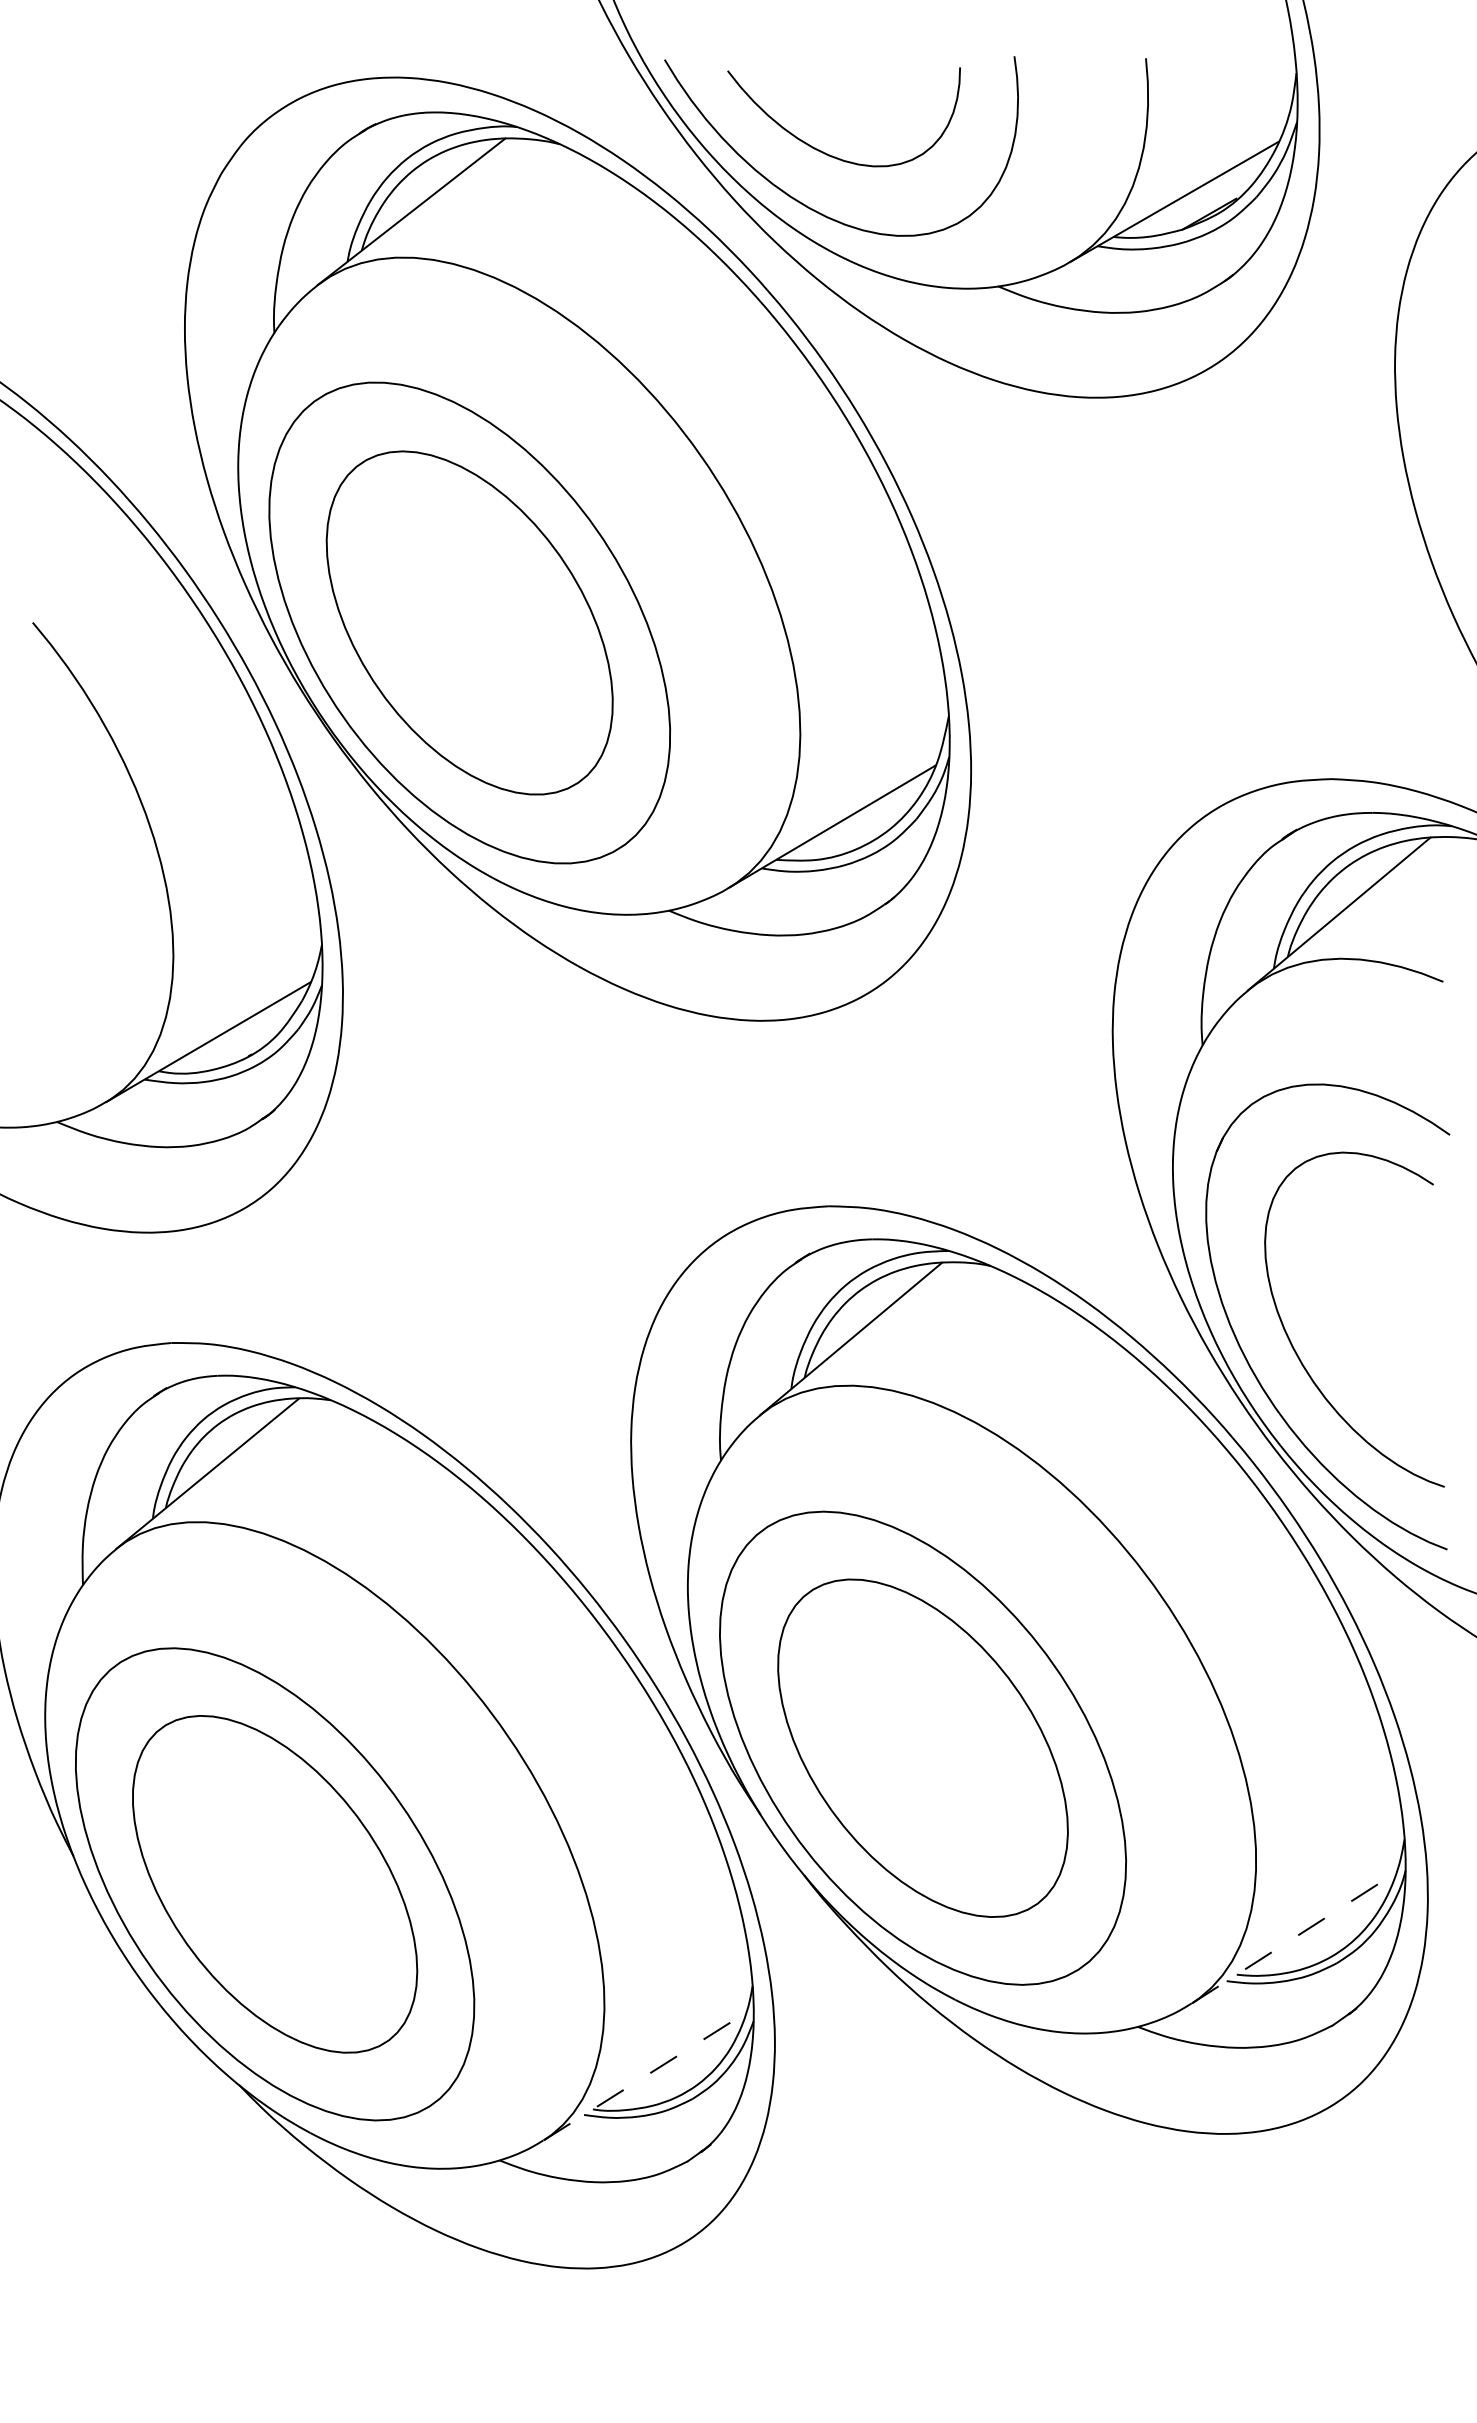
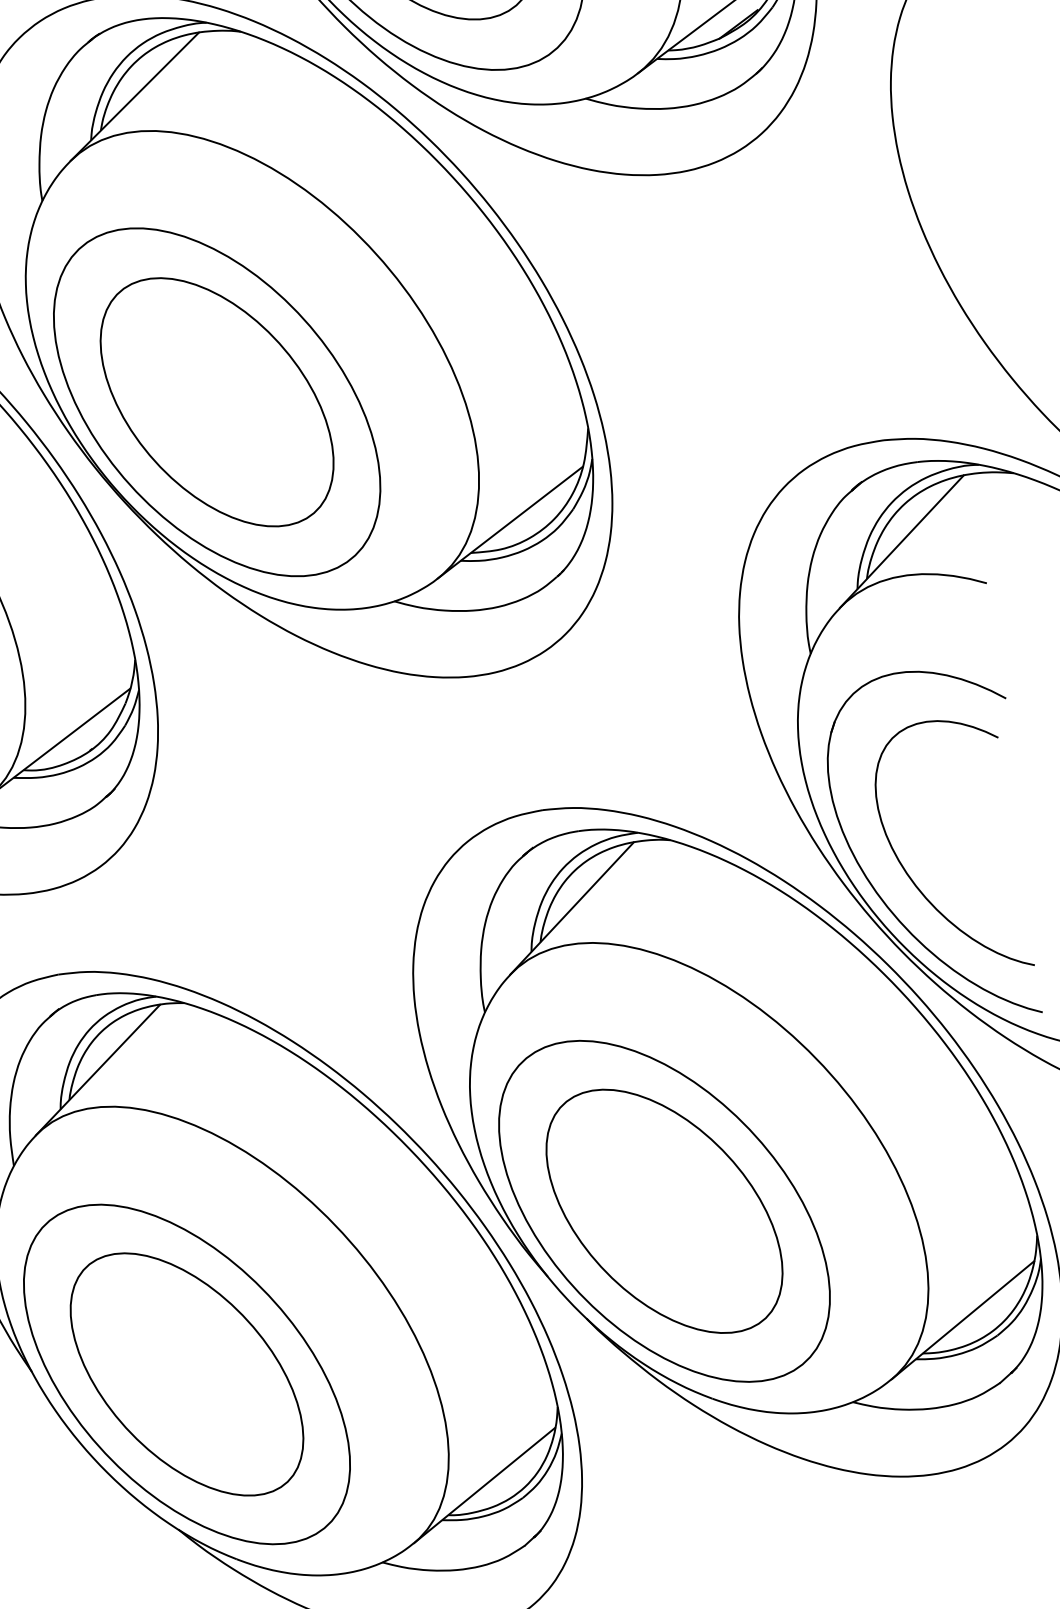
line: (1294, 1937) -> (963, 1319), dashed -> solid
line: (644, 2076) -> (484, 1485), dashed -> solid

